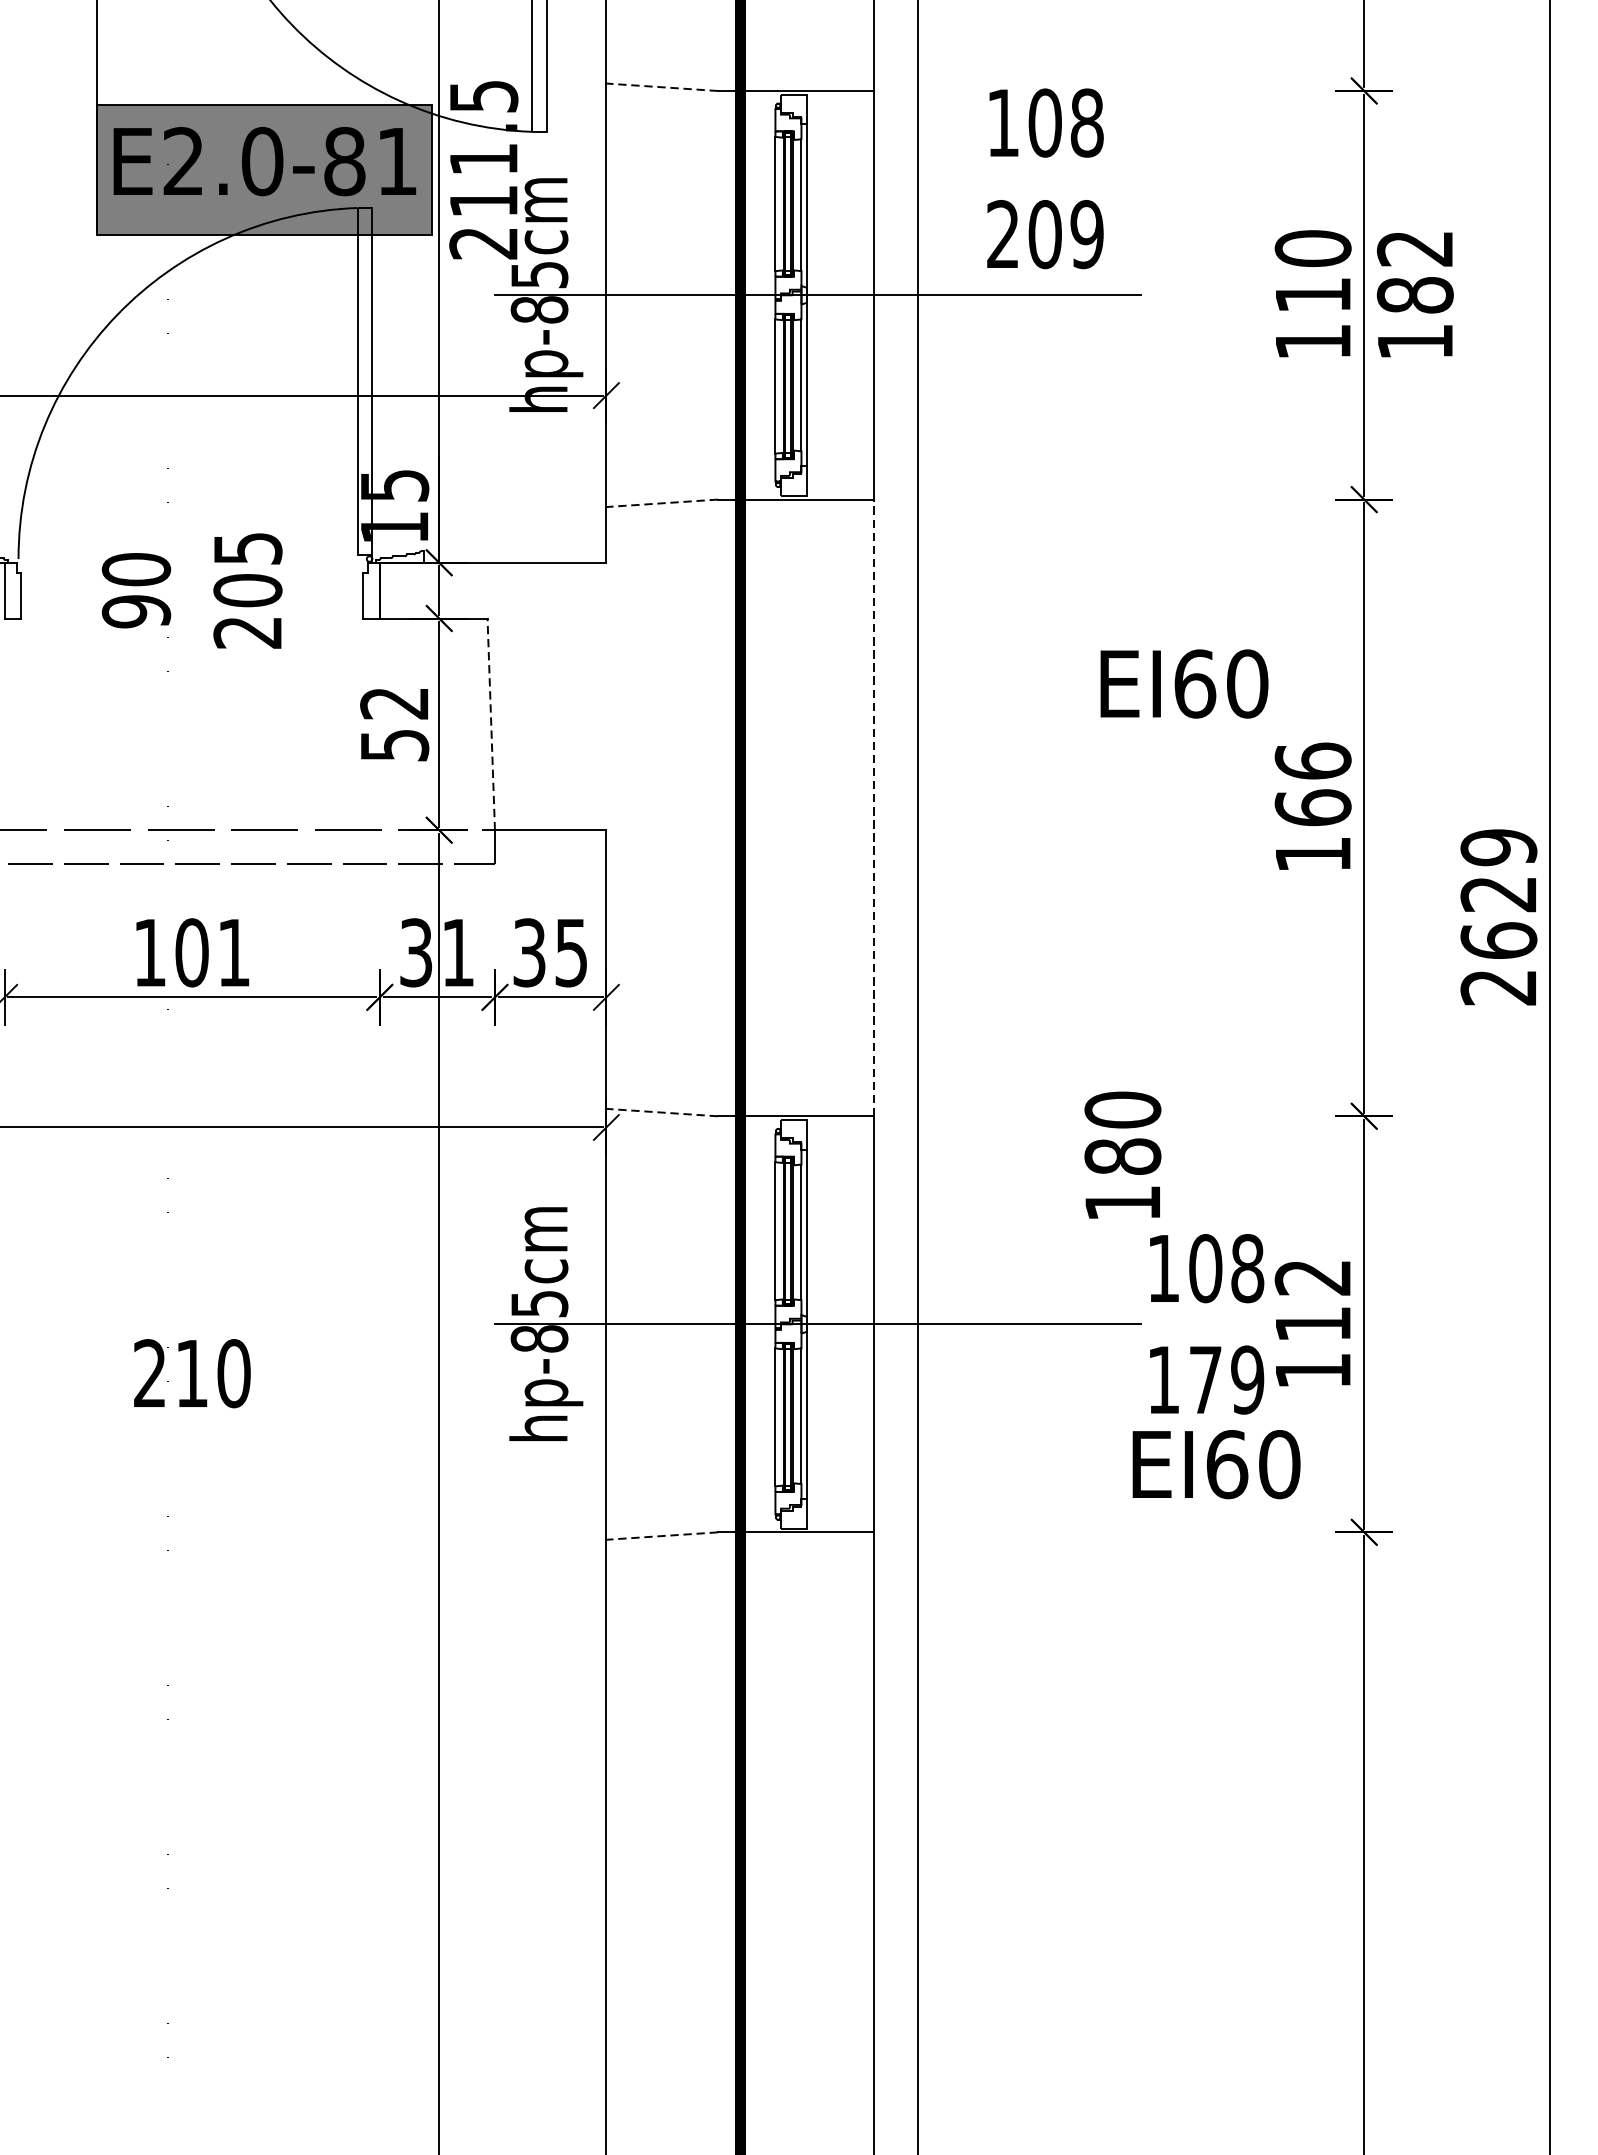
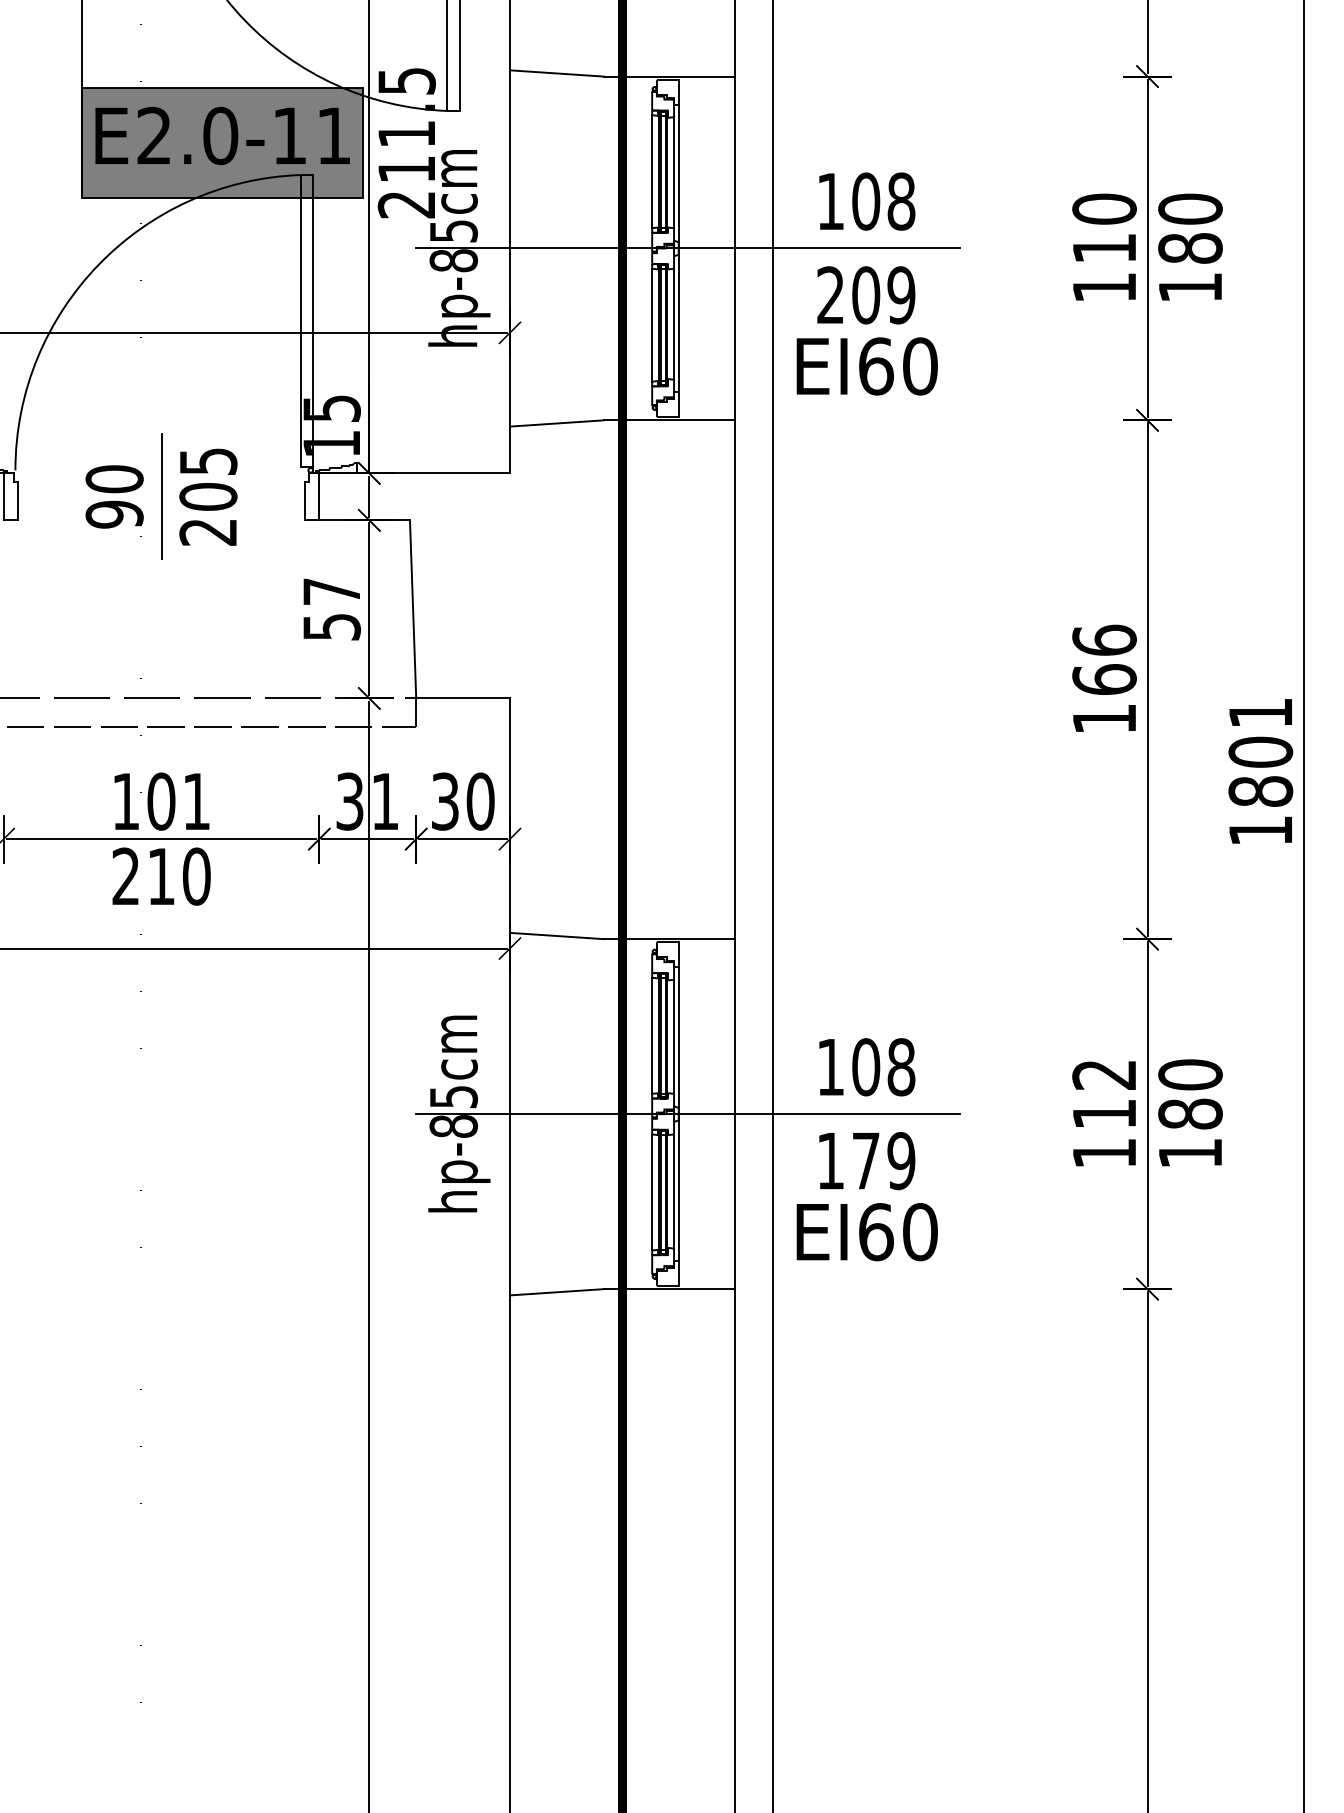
line: (661, 87) -> (556, 73), dashed -> solid
text: (344, 161) -> (289, 135), E2.0-81 -> E2.0-11
text: (1045, 178) -> (866, 248), moved
text: (1415, 247) -> (1190, 208), 182 -> 180
line: (661, 503) -> (556, 423), dashed -> solid
line: (192, 590) -> (161, 496), added
text: (1183, 684) -> (866, 366), moved
text: (393, 703) -> (330, 591), 52 -> 57
line: (491, 723) -> (413, 608), dashed -> solid
line: (874, 807) -> (735, 679), dashed -> solid
text: (1498, 917) -> (1260, 771), 2629 -> 1801
text: (571, 952) -> (480, 801), 35 -> 30
line: (661, 1113) -> (556, 936), dashed -> solid
text: (1122, 1154) -> (1190, 1112), moved
text: (1207, 1324) -> (867, 1114), moved
text: (192, 1373) -> (161, 876), moved
text: (1215, 1465) -> (866, 1232), moved
line: (661, 1536) -> (556, 1292), dashed -> solid

